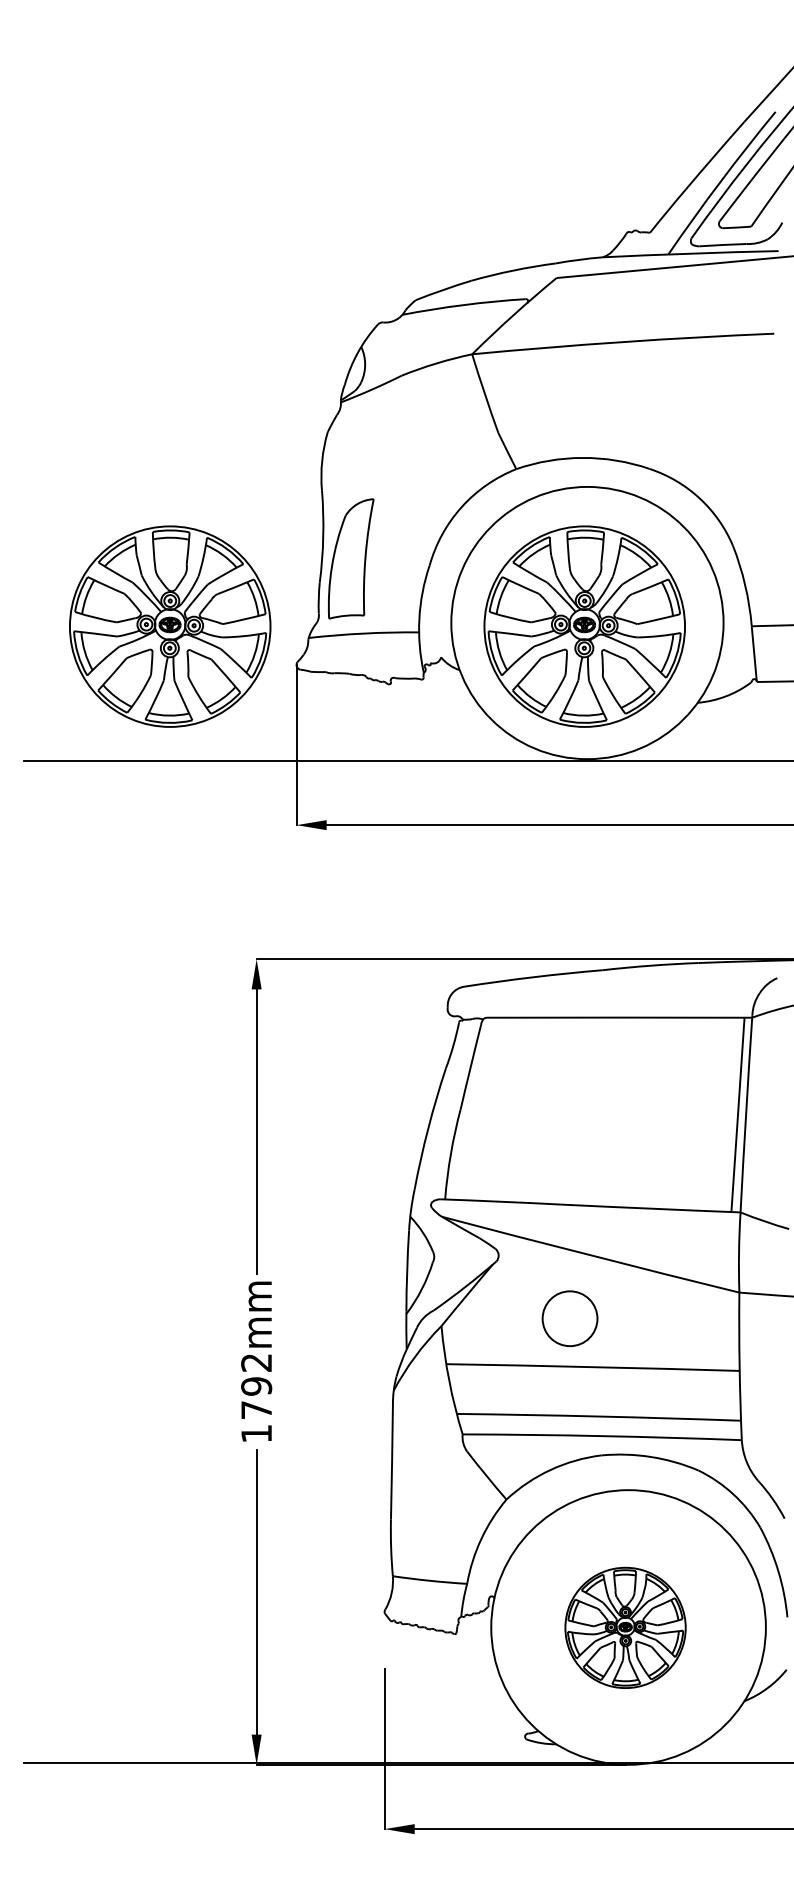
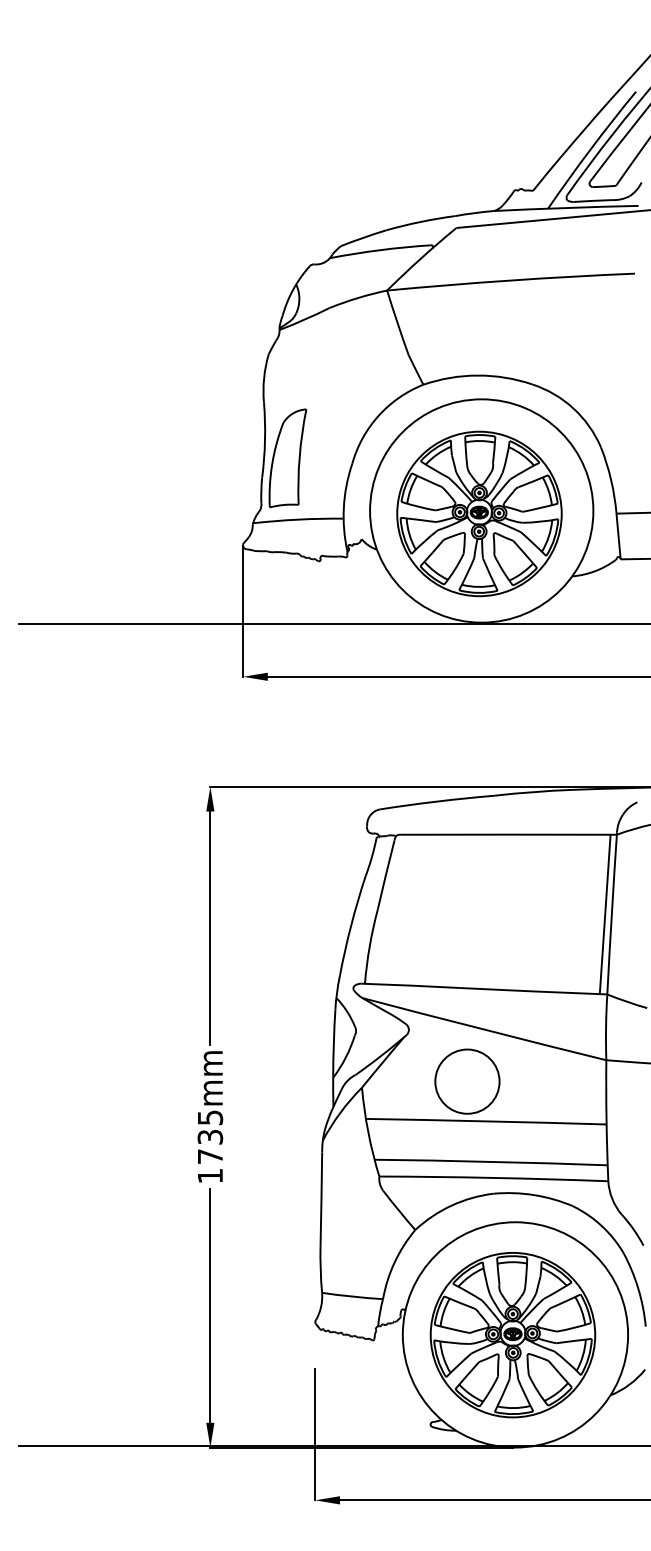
part: (170, 626) -> (139, 513), removed
circle: (570, 1318) -> (467, 1081), size x1.43
text: (256, 1374) -> (210, 1127), 1792mm -> 1735mm
part: (624, 1628) -> (512, 1335), size x1.67

